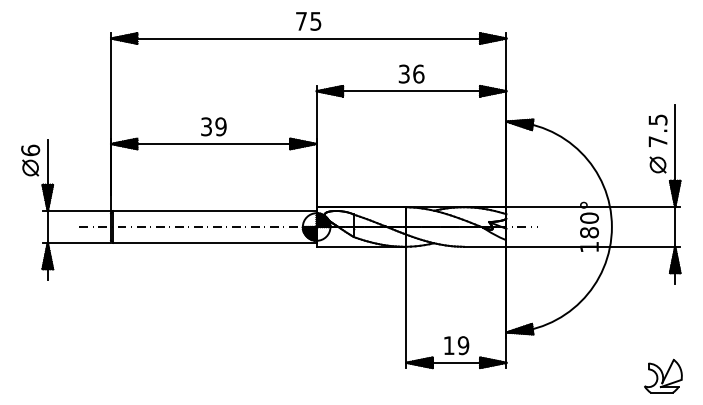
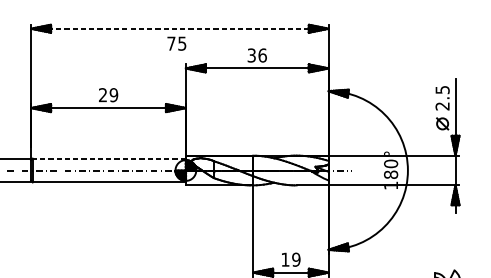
text: (308, 21) -> (176, 43), moved
line: (308, 38) -> (179, 28), solid -> dashed
text: (206, 126) -> (103, 94), 39 -> 29
text: (657, 141) -> (442, 106), 7.5 -> 2.5
line: (214, 211) -> (109, 158), solid -> dashed

